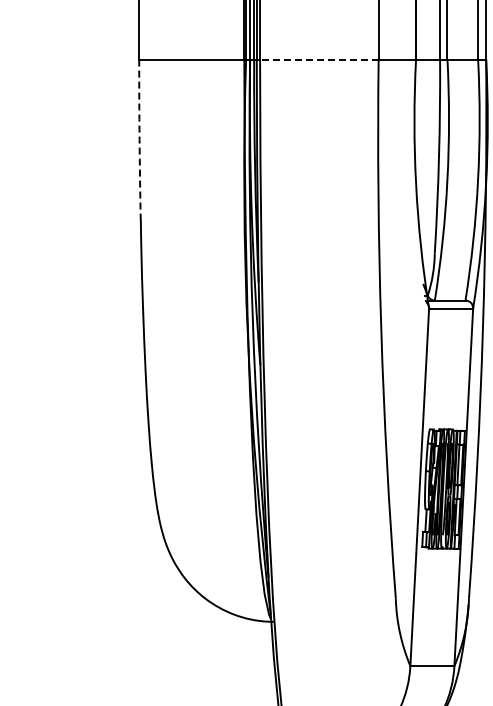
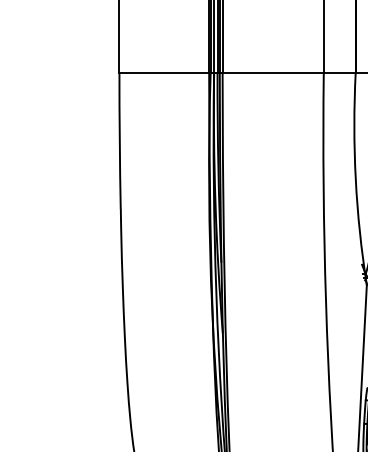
line: (318, 59) -> (272, 72), dashed -> solid
arc: (139, 139) -> (119, 140), dashed -> solid

